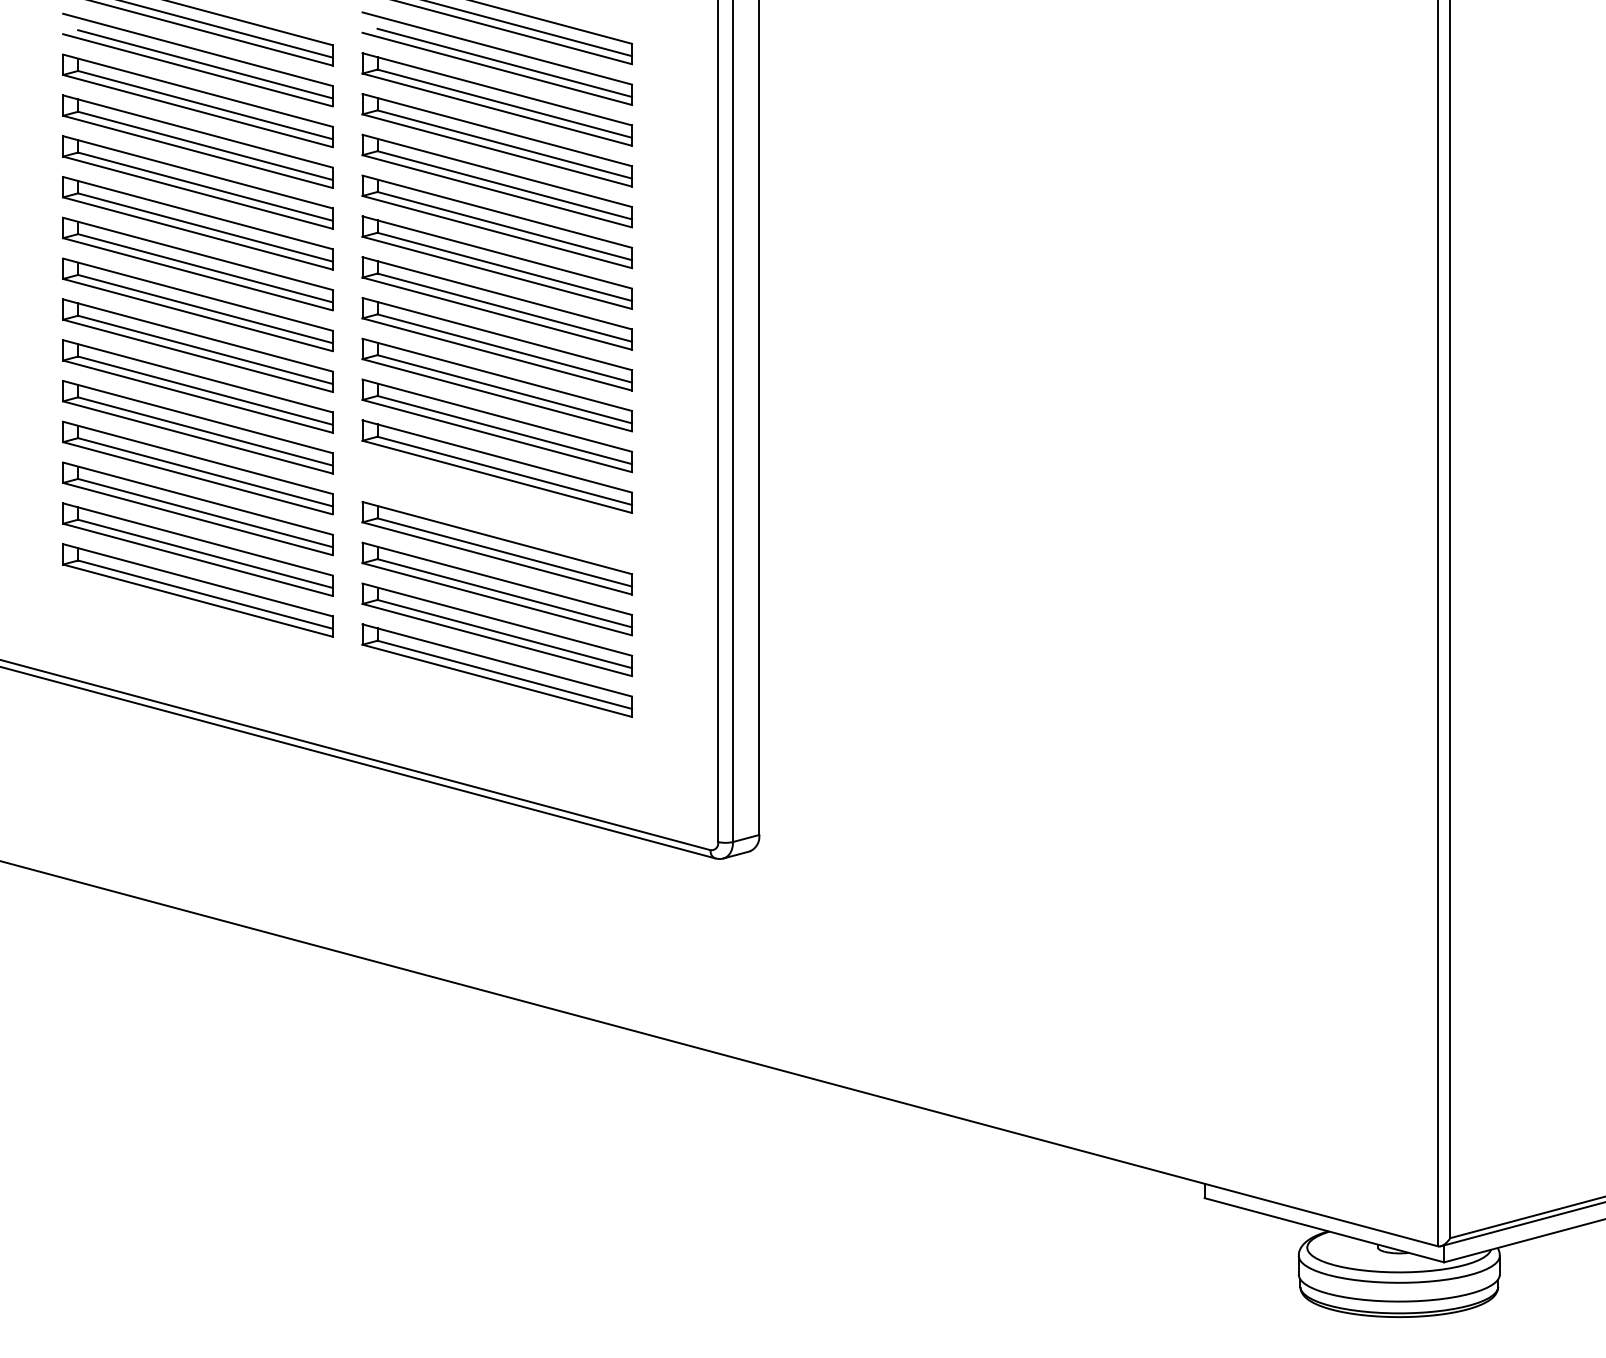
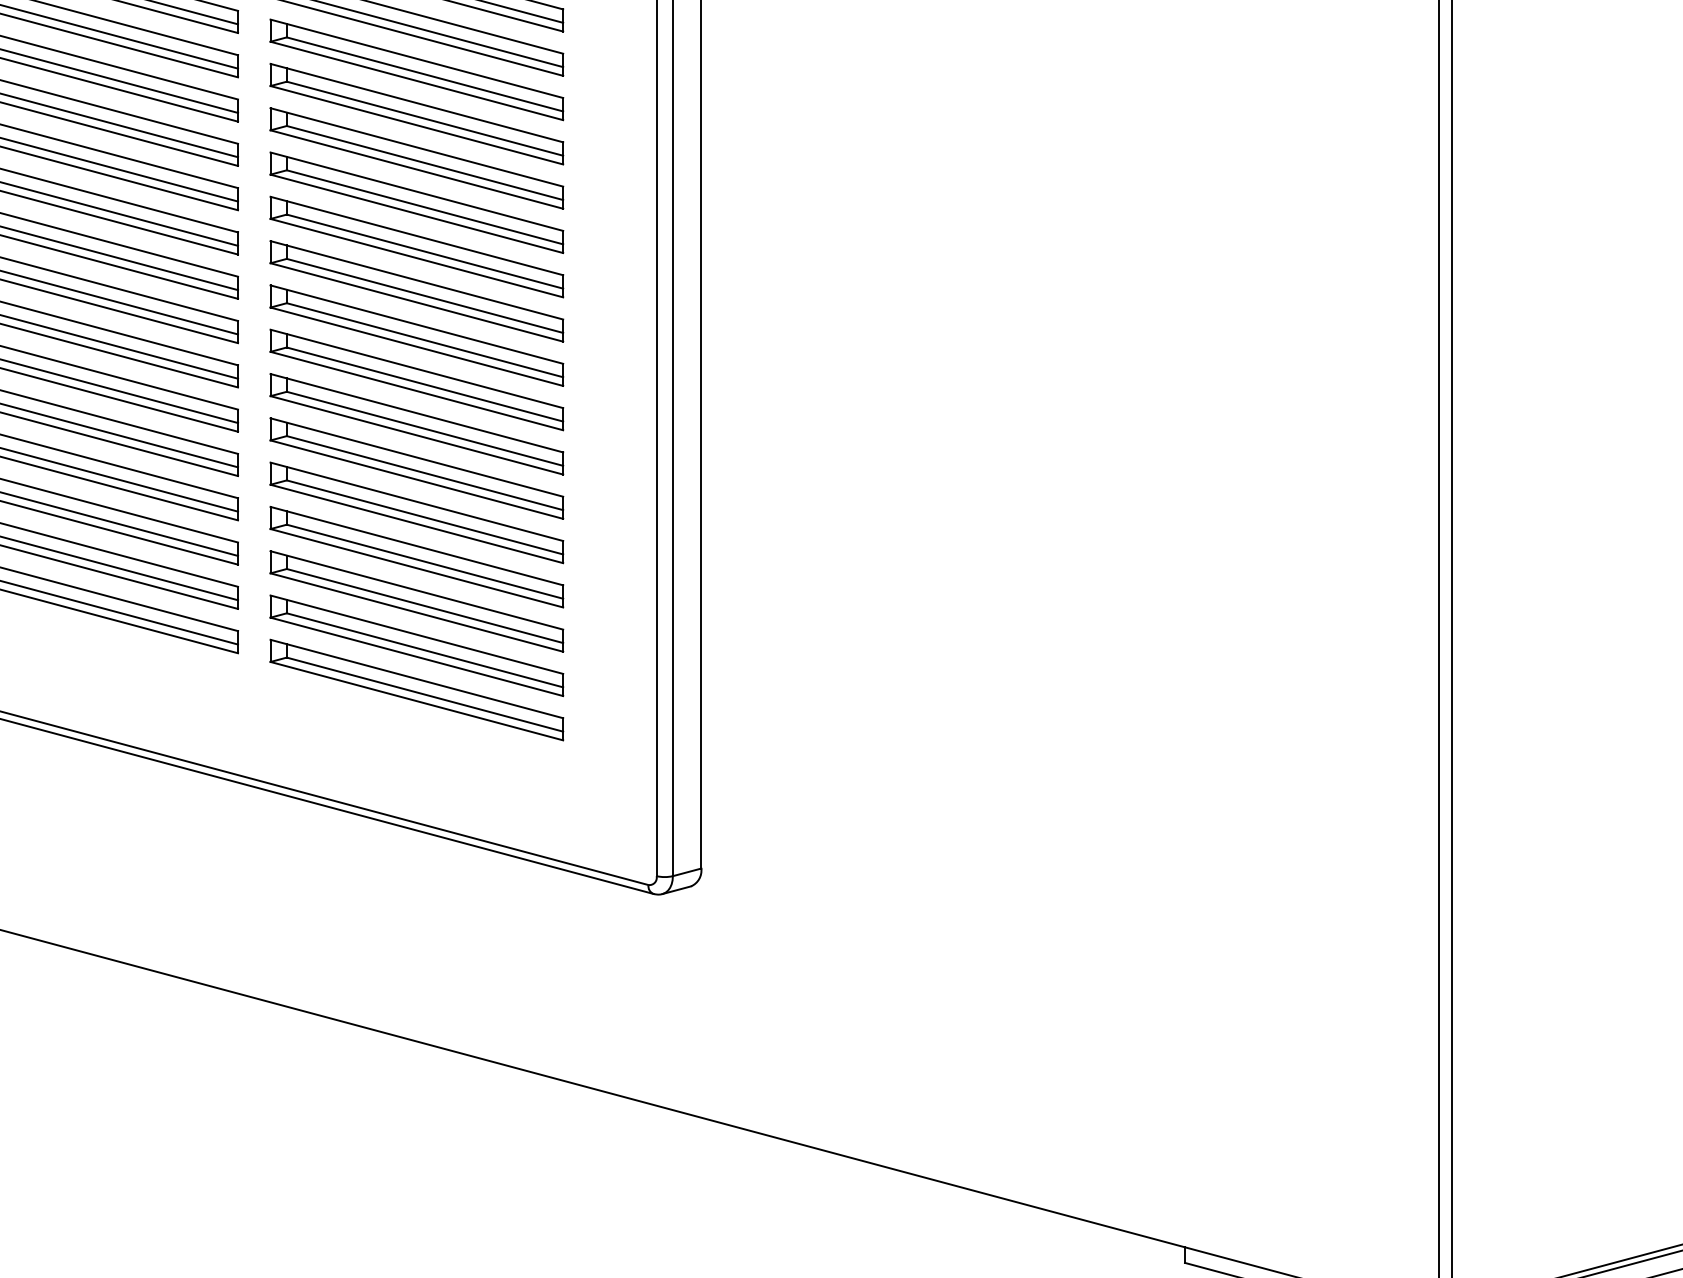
part: (496, 507) -> (416, 512), added

